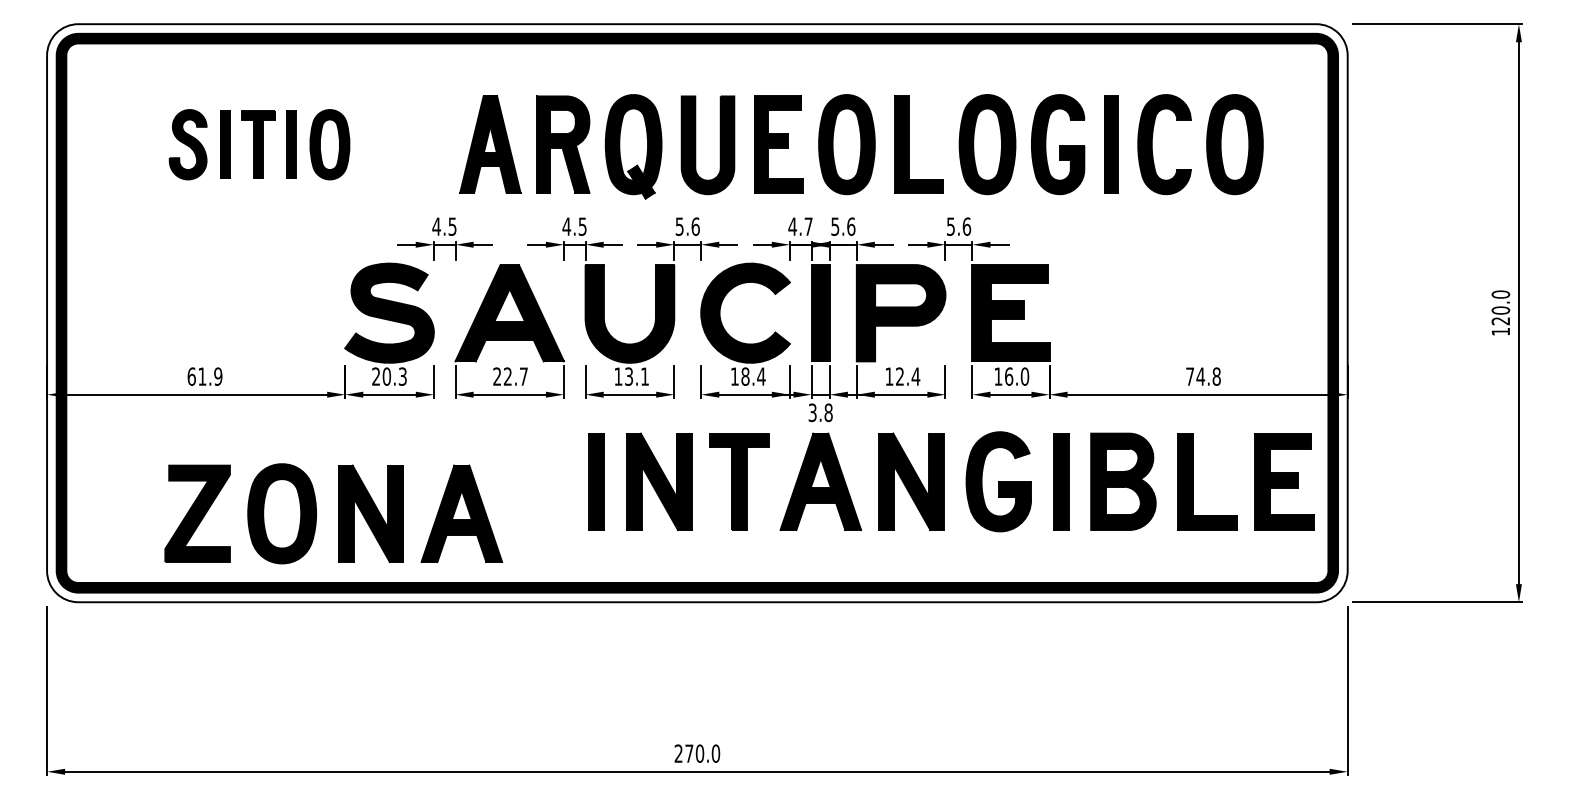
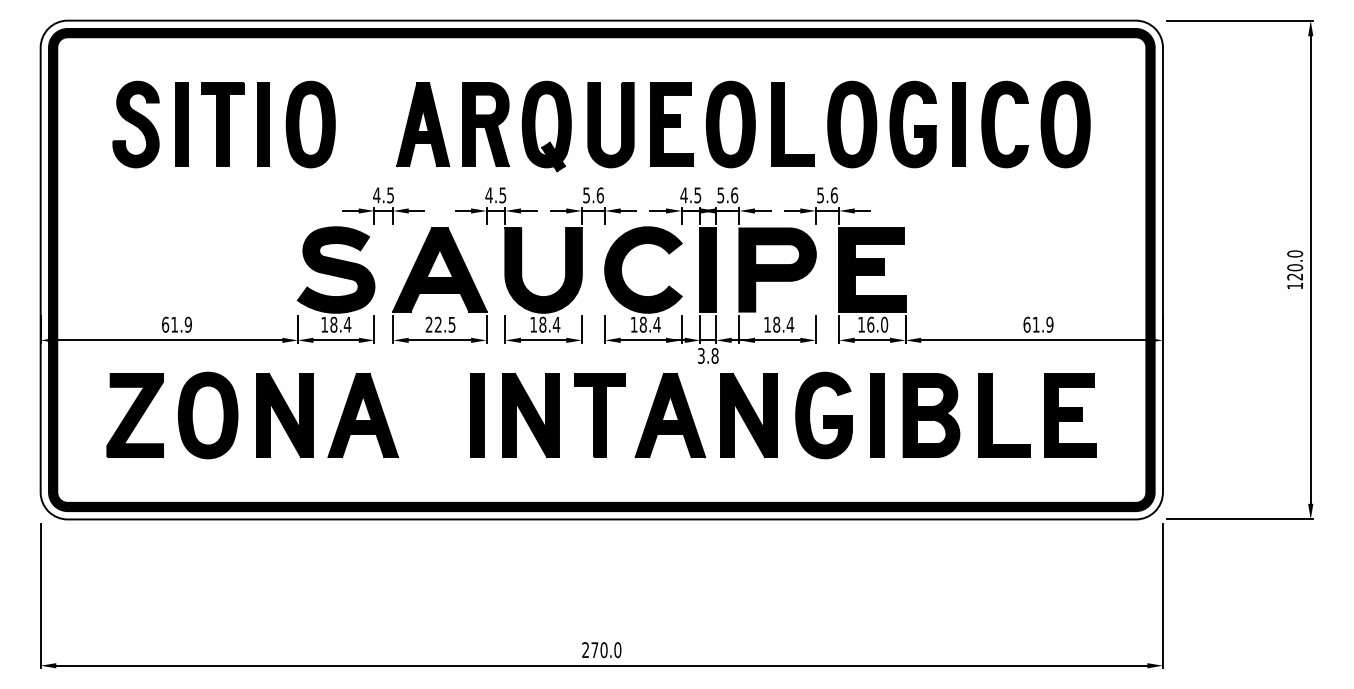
part: (259, 144) -> (223, 124), size x1.43
text: (808, 226) -> (697, 195), 4.7 -> 4.5
text: (389, 376) -> (336, 324), 20.3 -> 18.4
text: (523, 376) -> (451, 324), 22.7 -> 22.5
text: (637, 376) -> (550, 324), 13.1 -> 18.4
text: (900, 376) -> (777, 324), 12.4 -> 18.4
text: (1203, 376) -> (1038, 324), 74.8 -> 61.9
part: (944, 481) -> (777, 415), moved
part: (333, 513) -> (252, 415), moved

